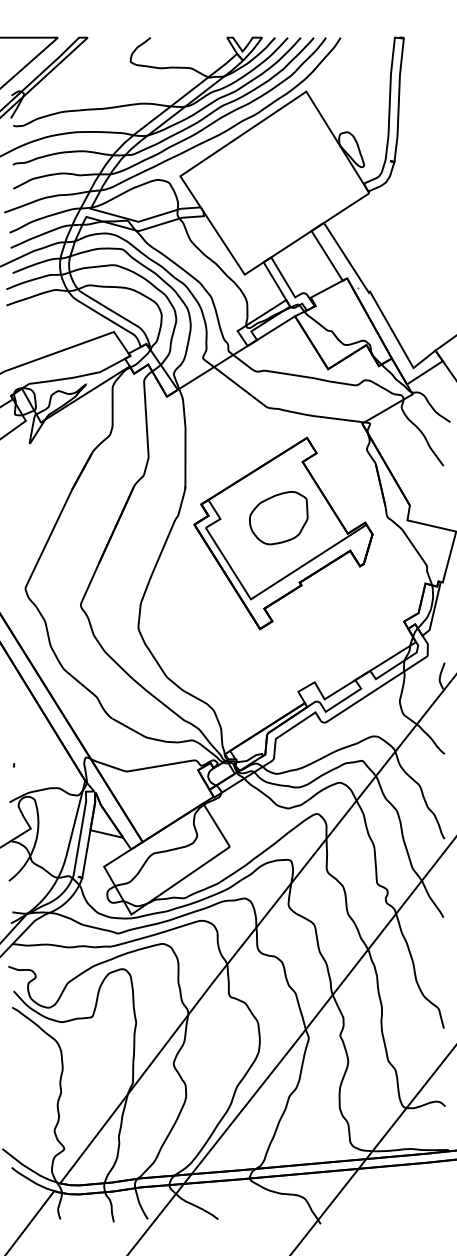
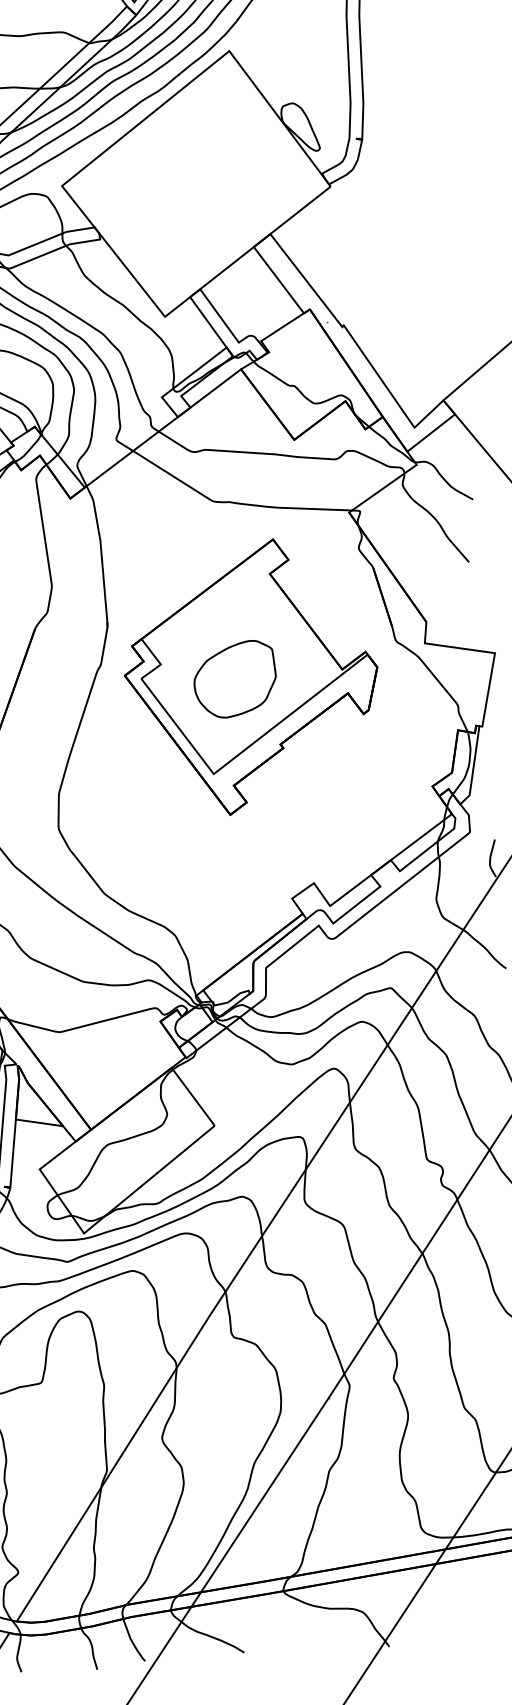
part: (278, 518) -> (234, 680), moved

